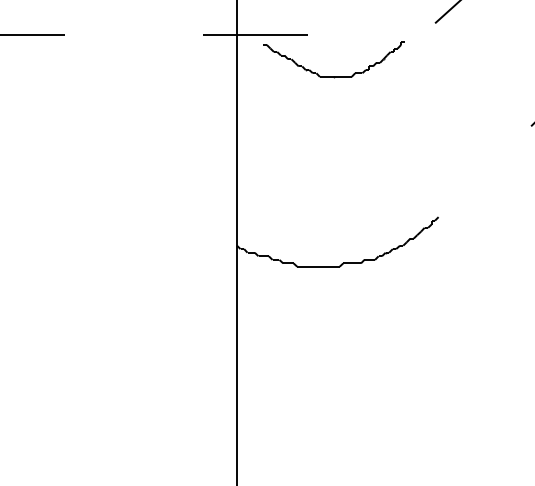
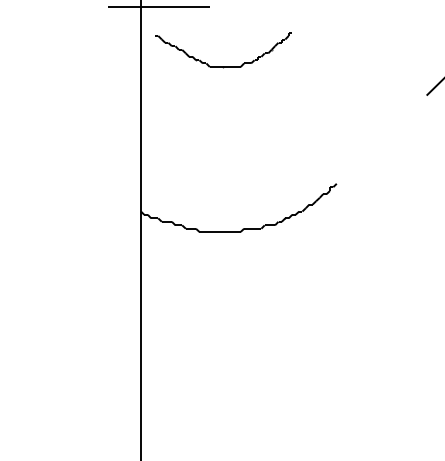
part: (333, 76) -> (223, 66), moved

